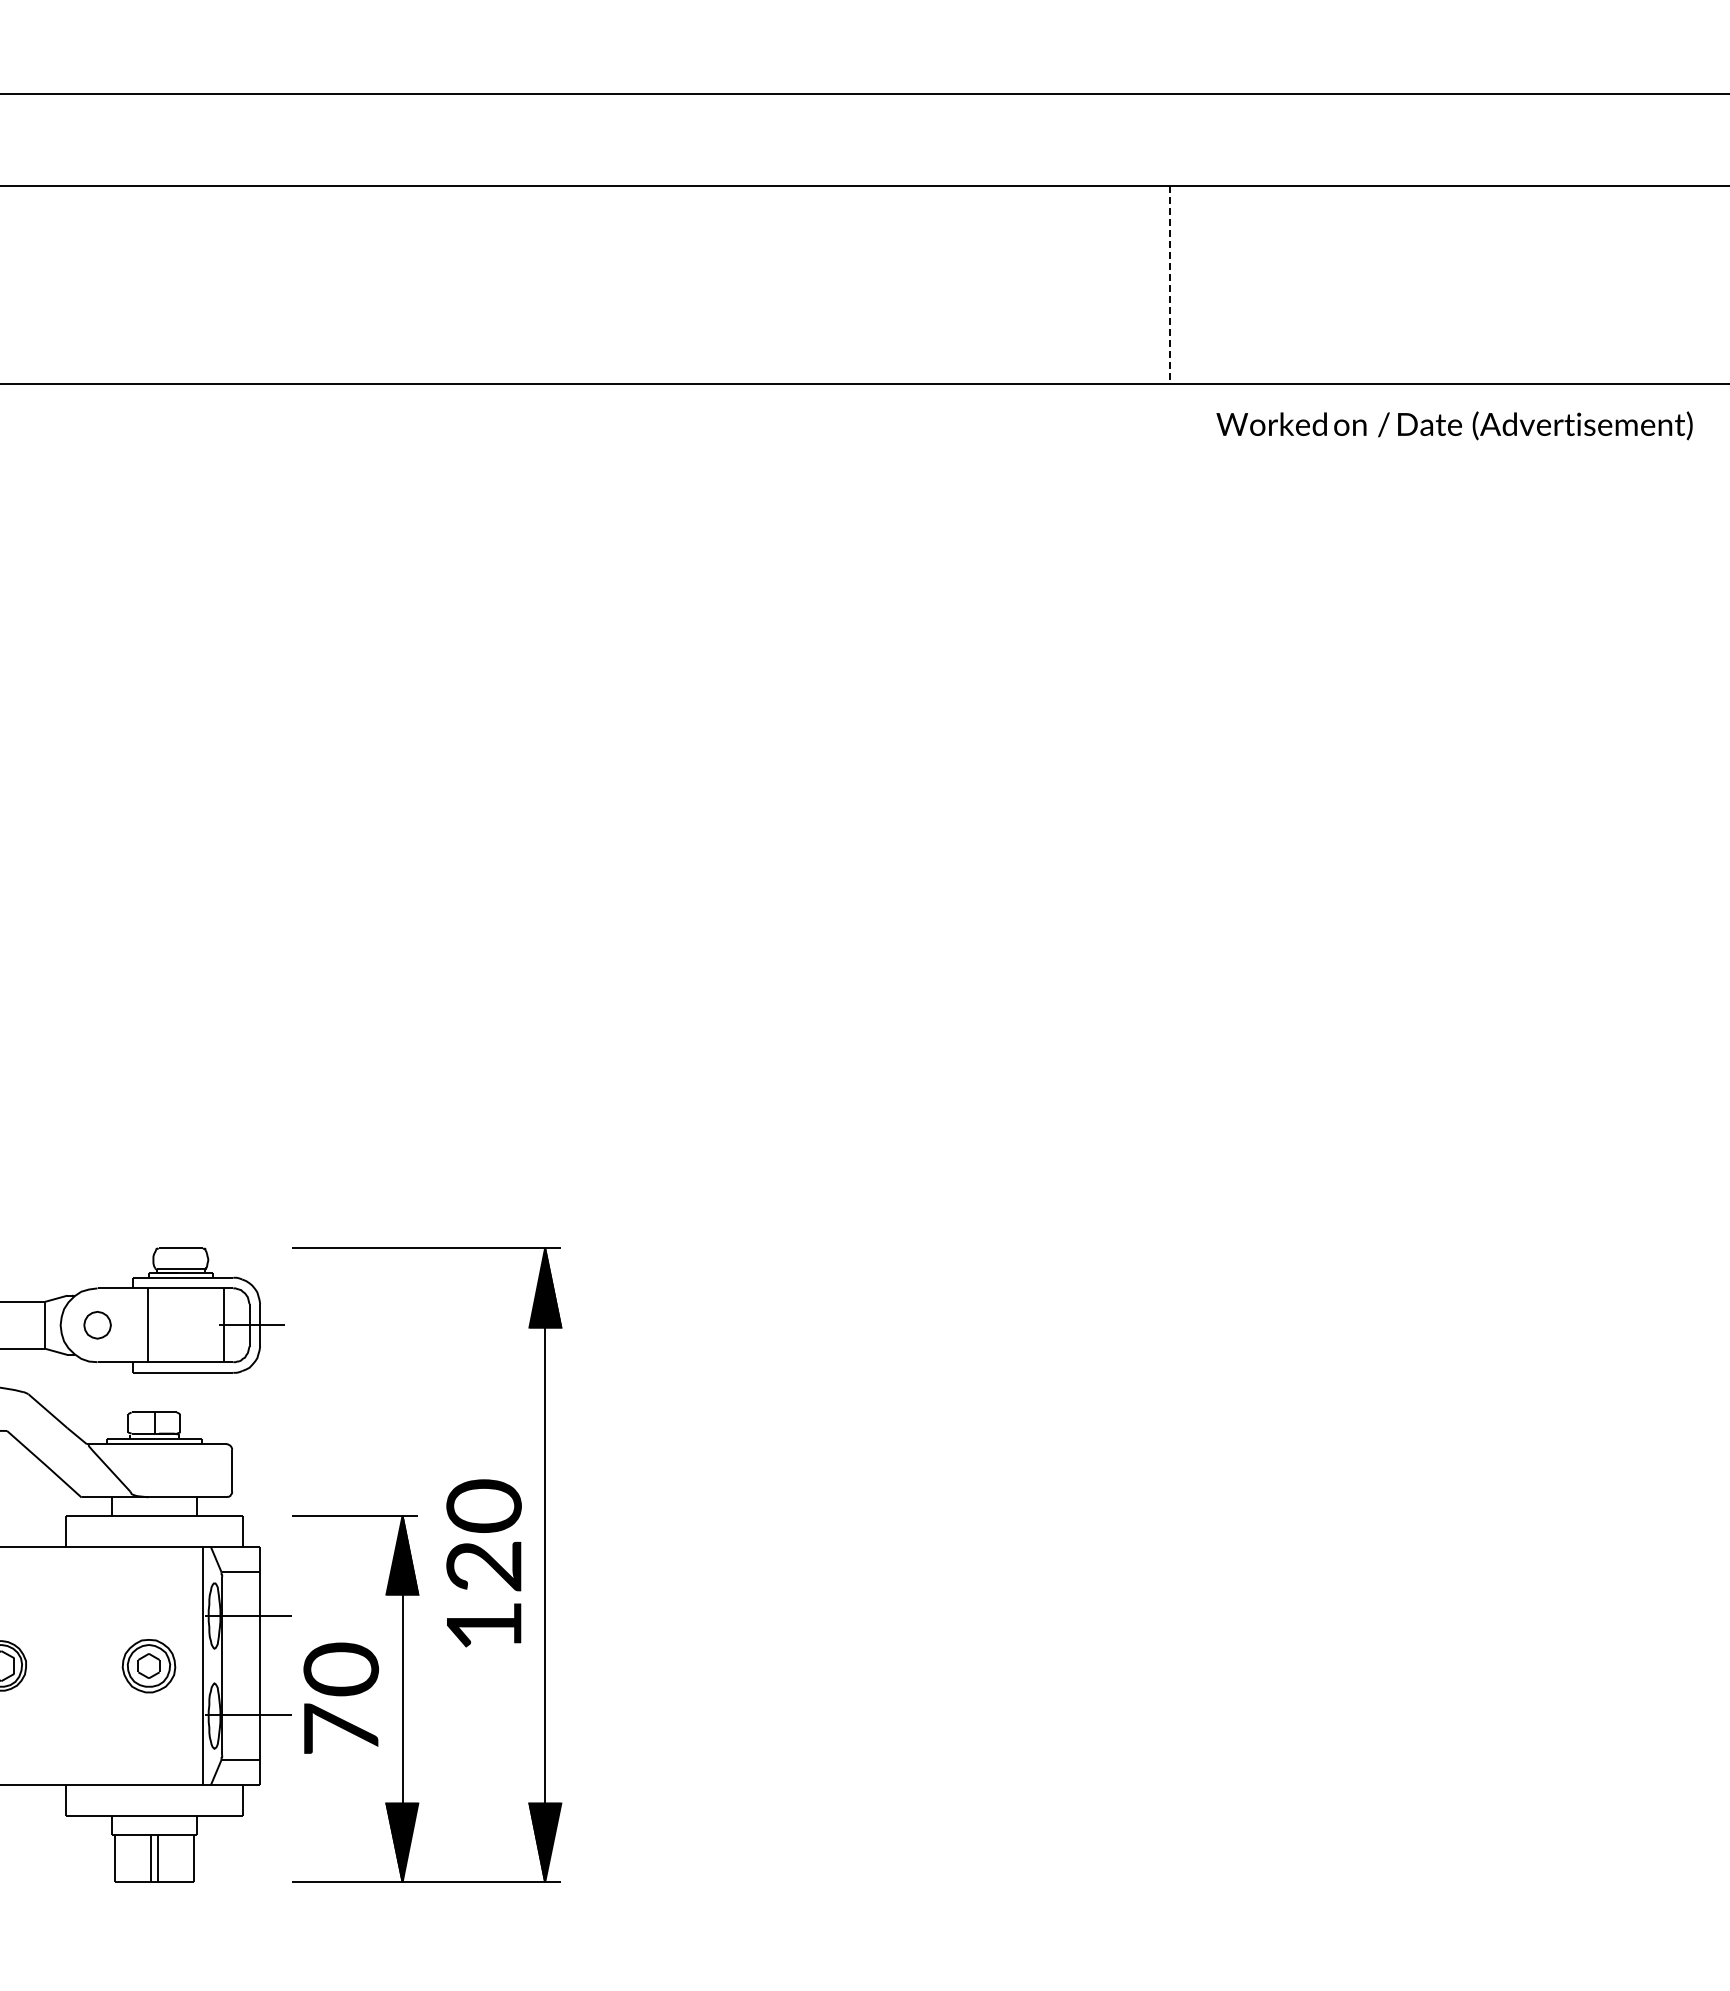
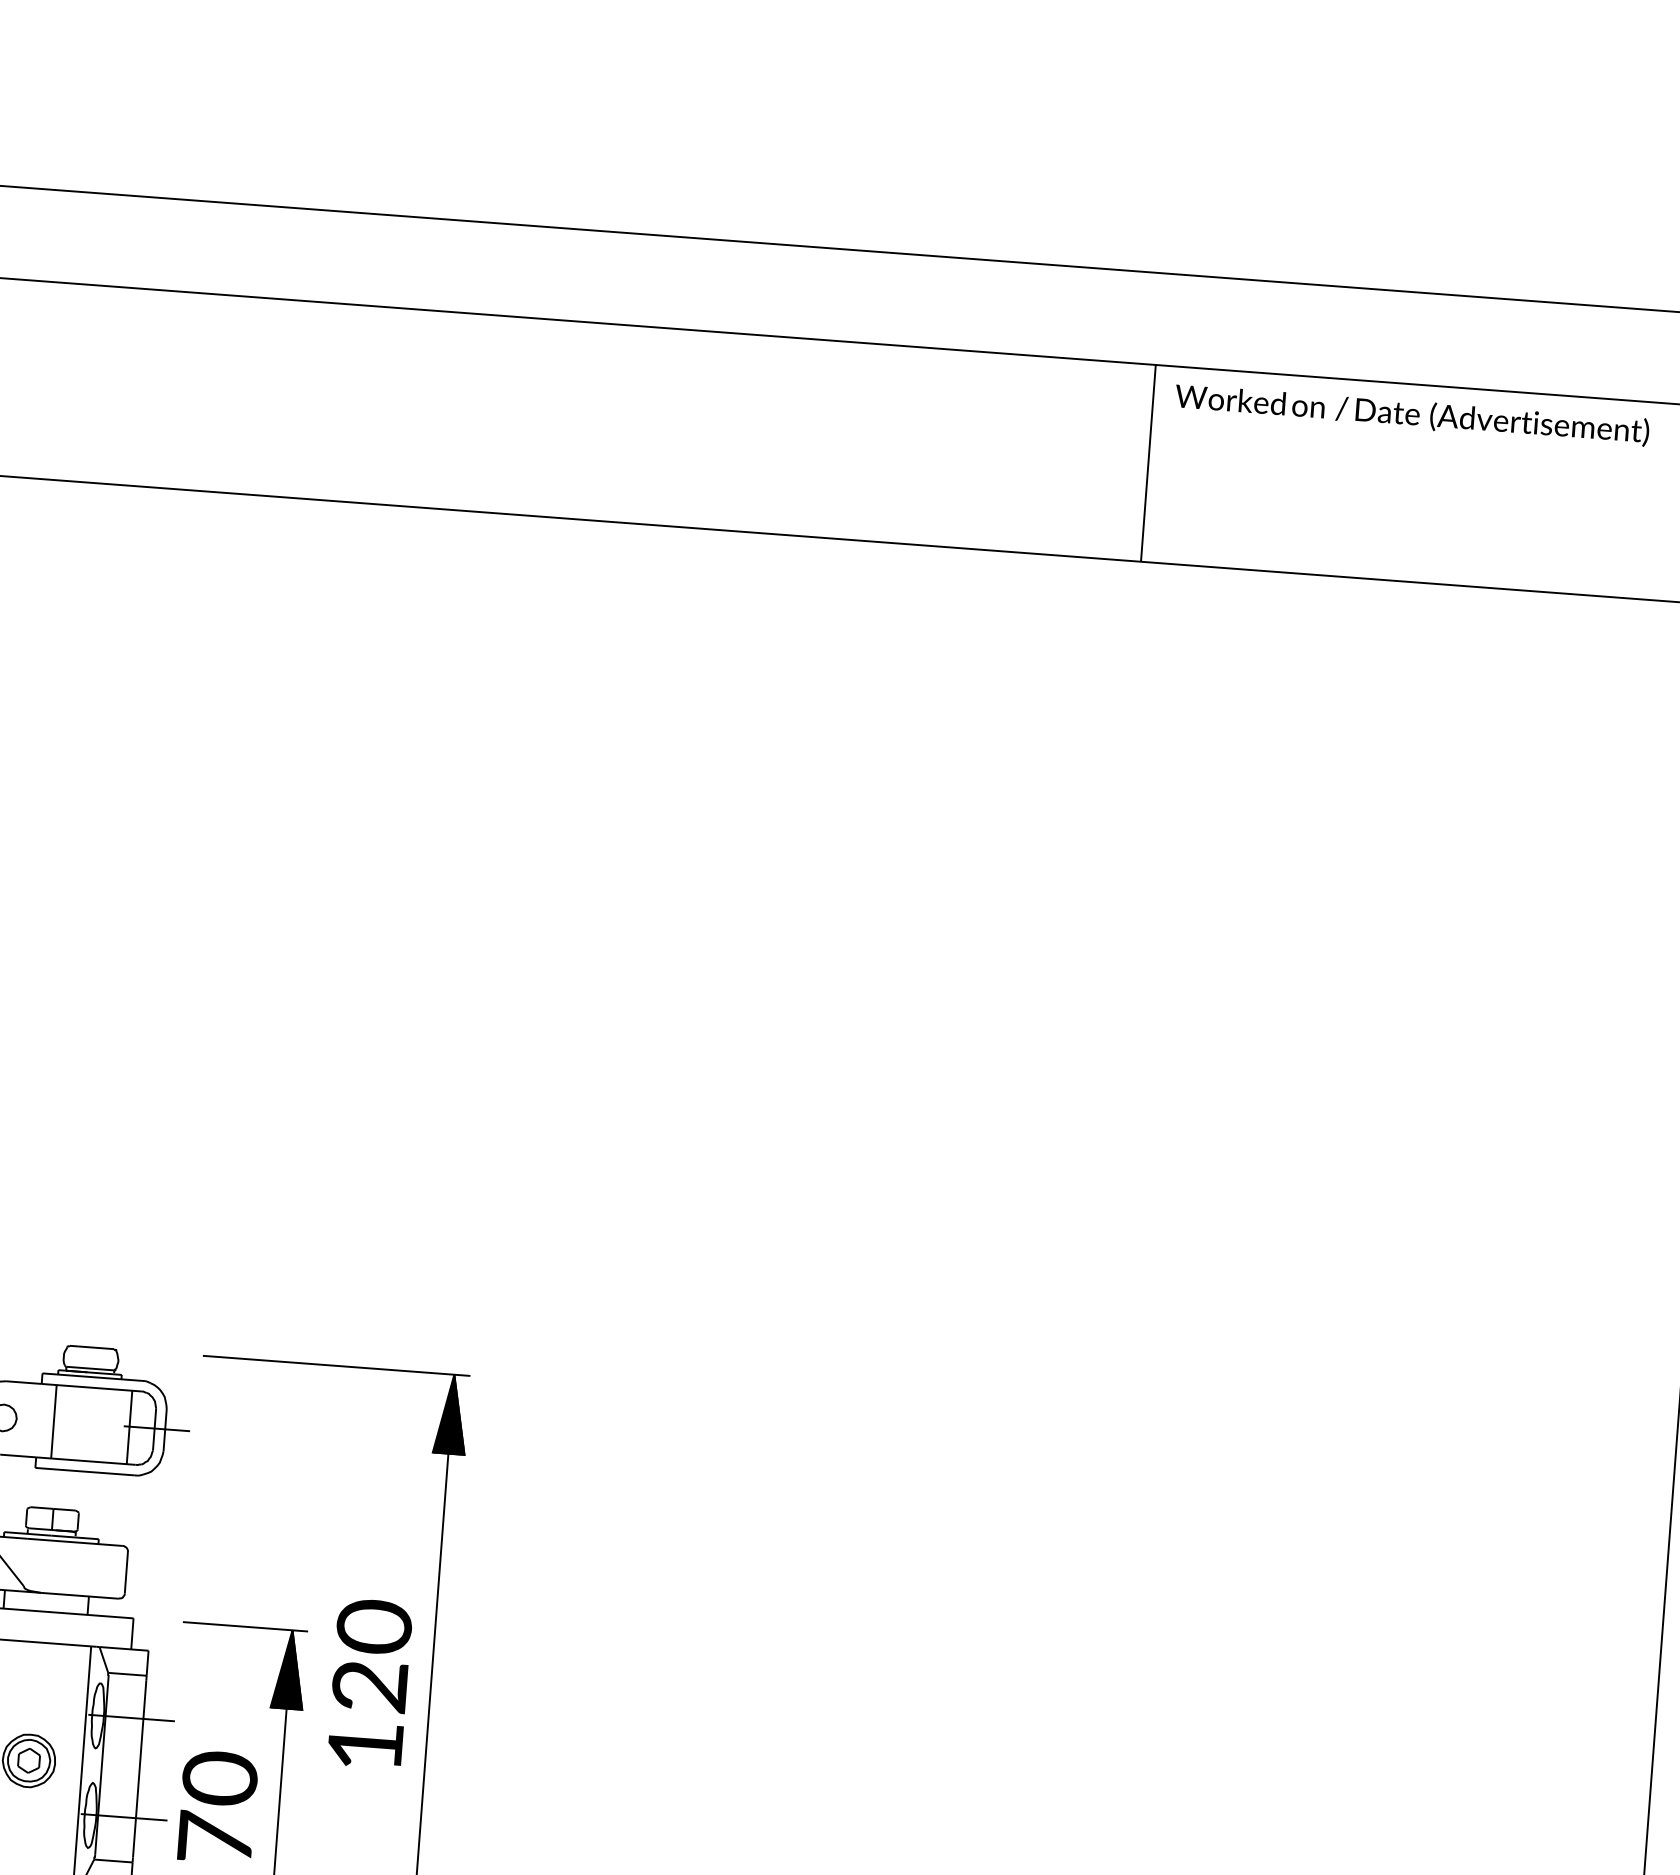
line: (1170, 284) -> (1148, 462), dashed -> solid
text: (1454, 425) -> (1412, 414), moved

